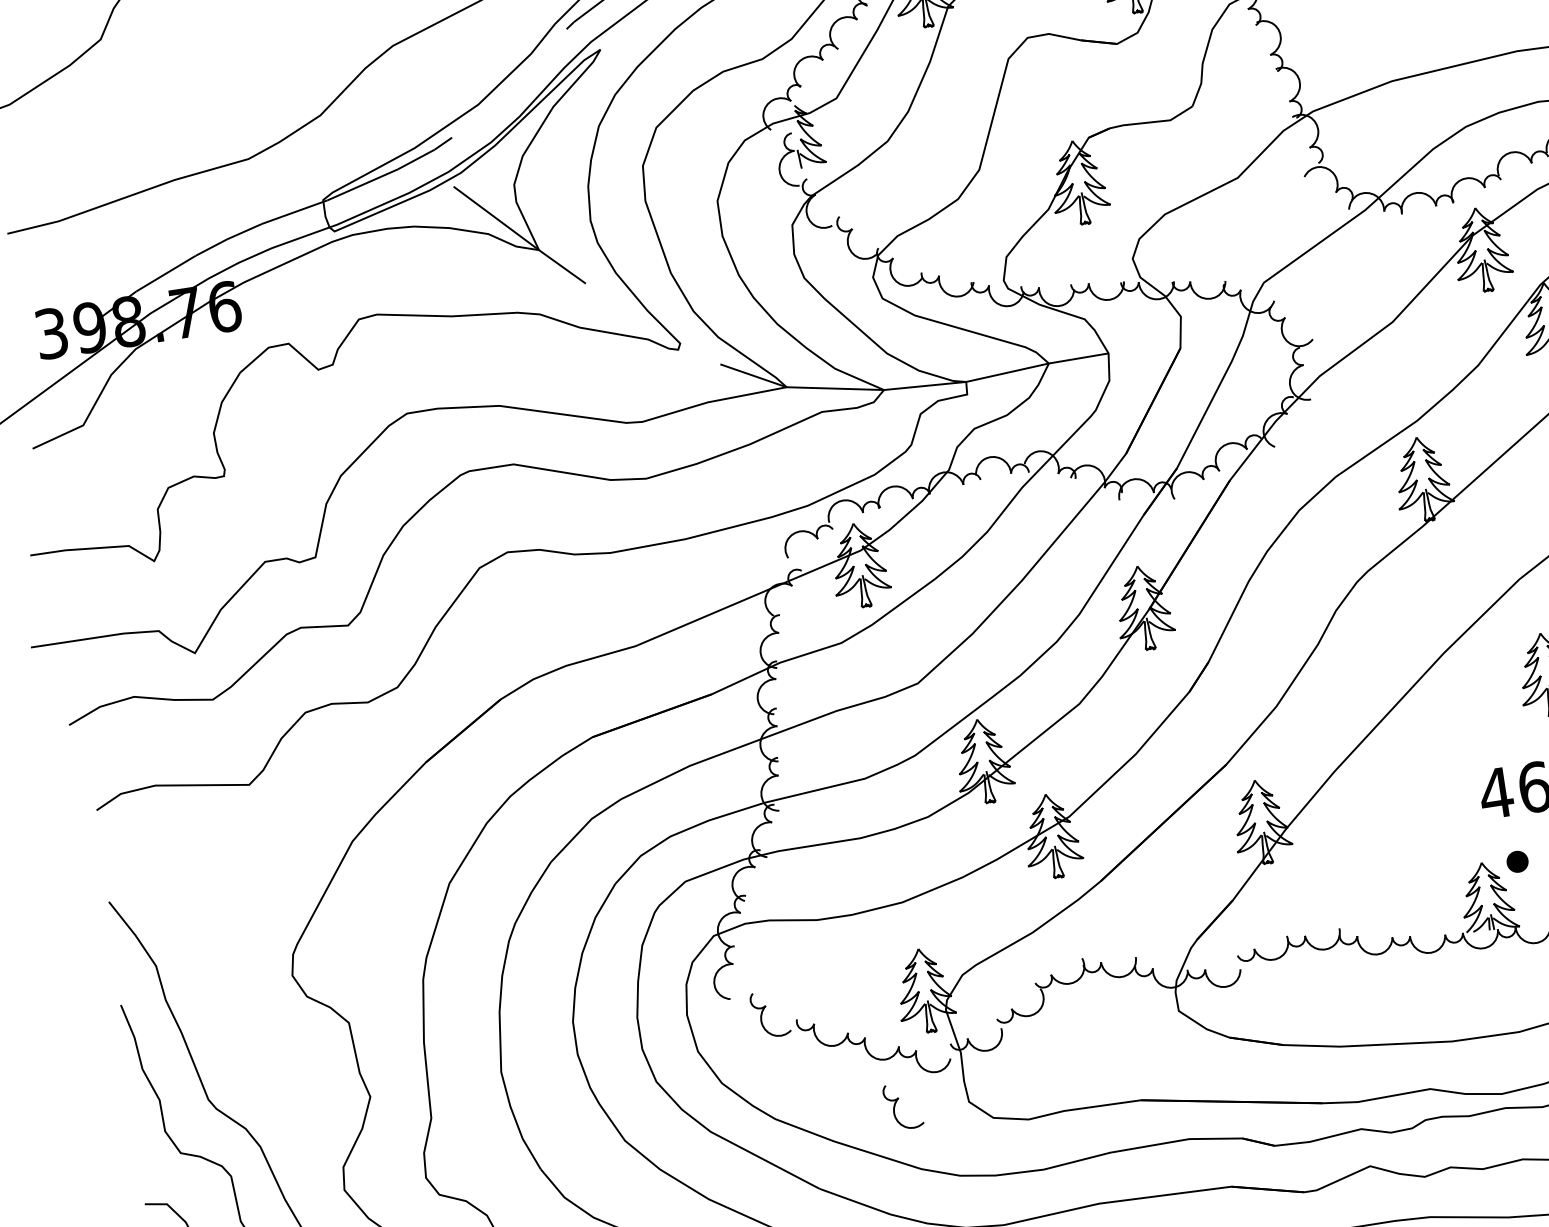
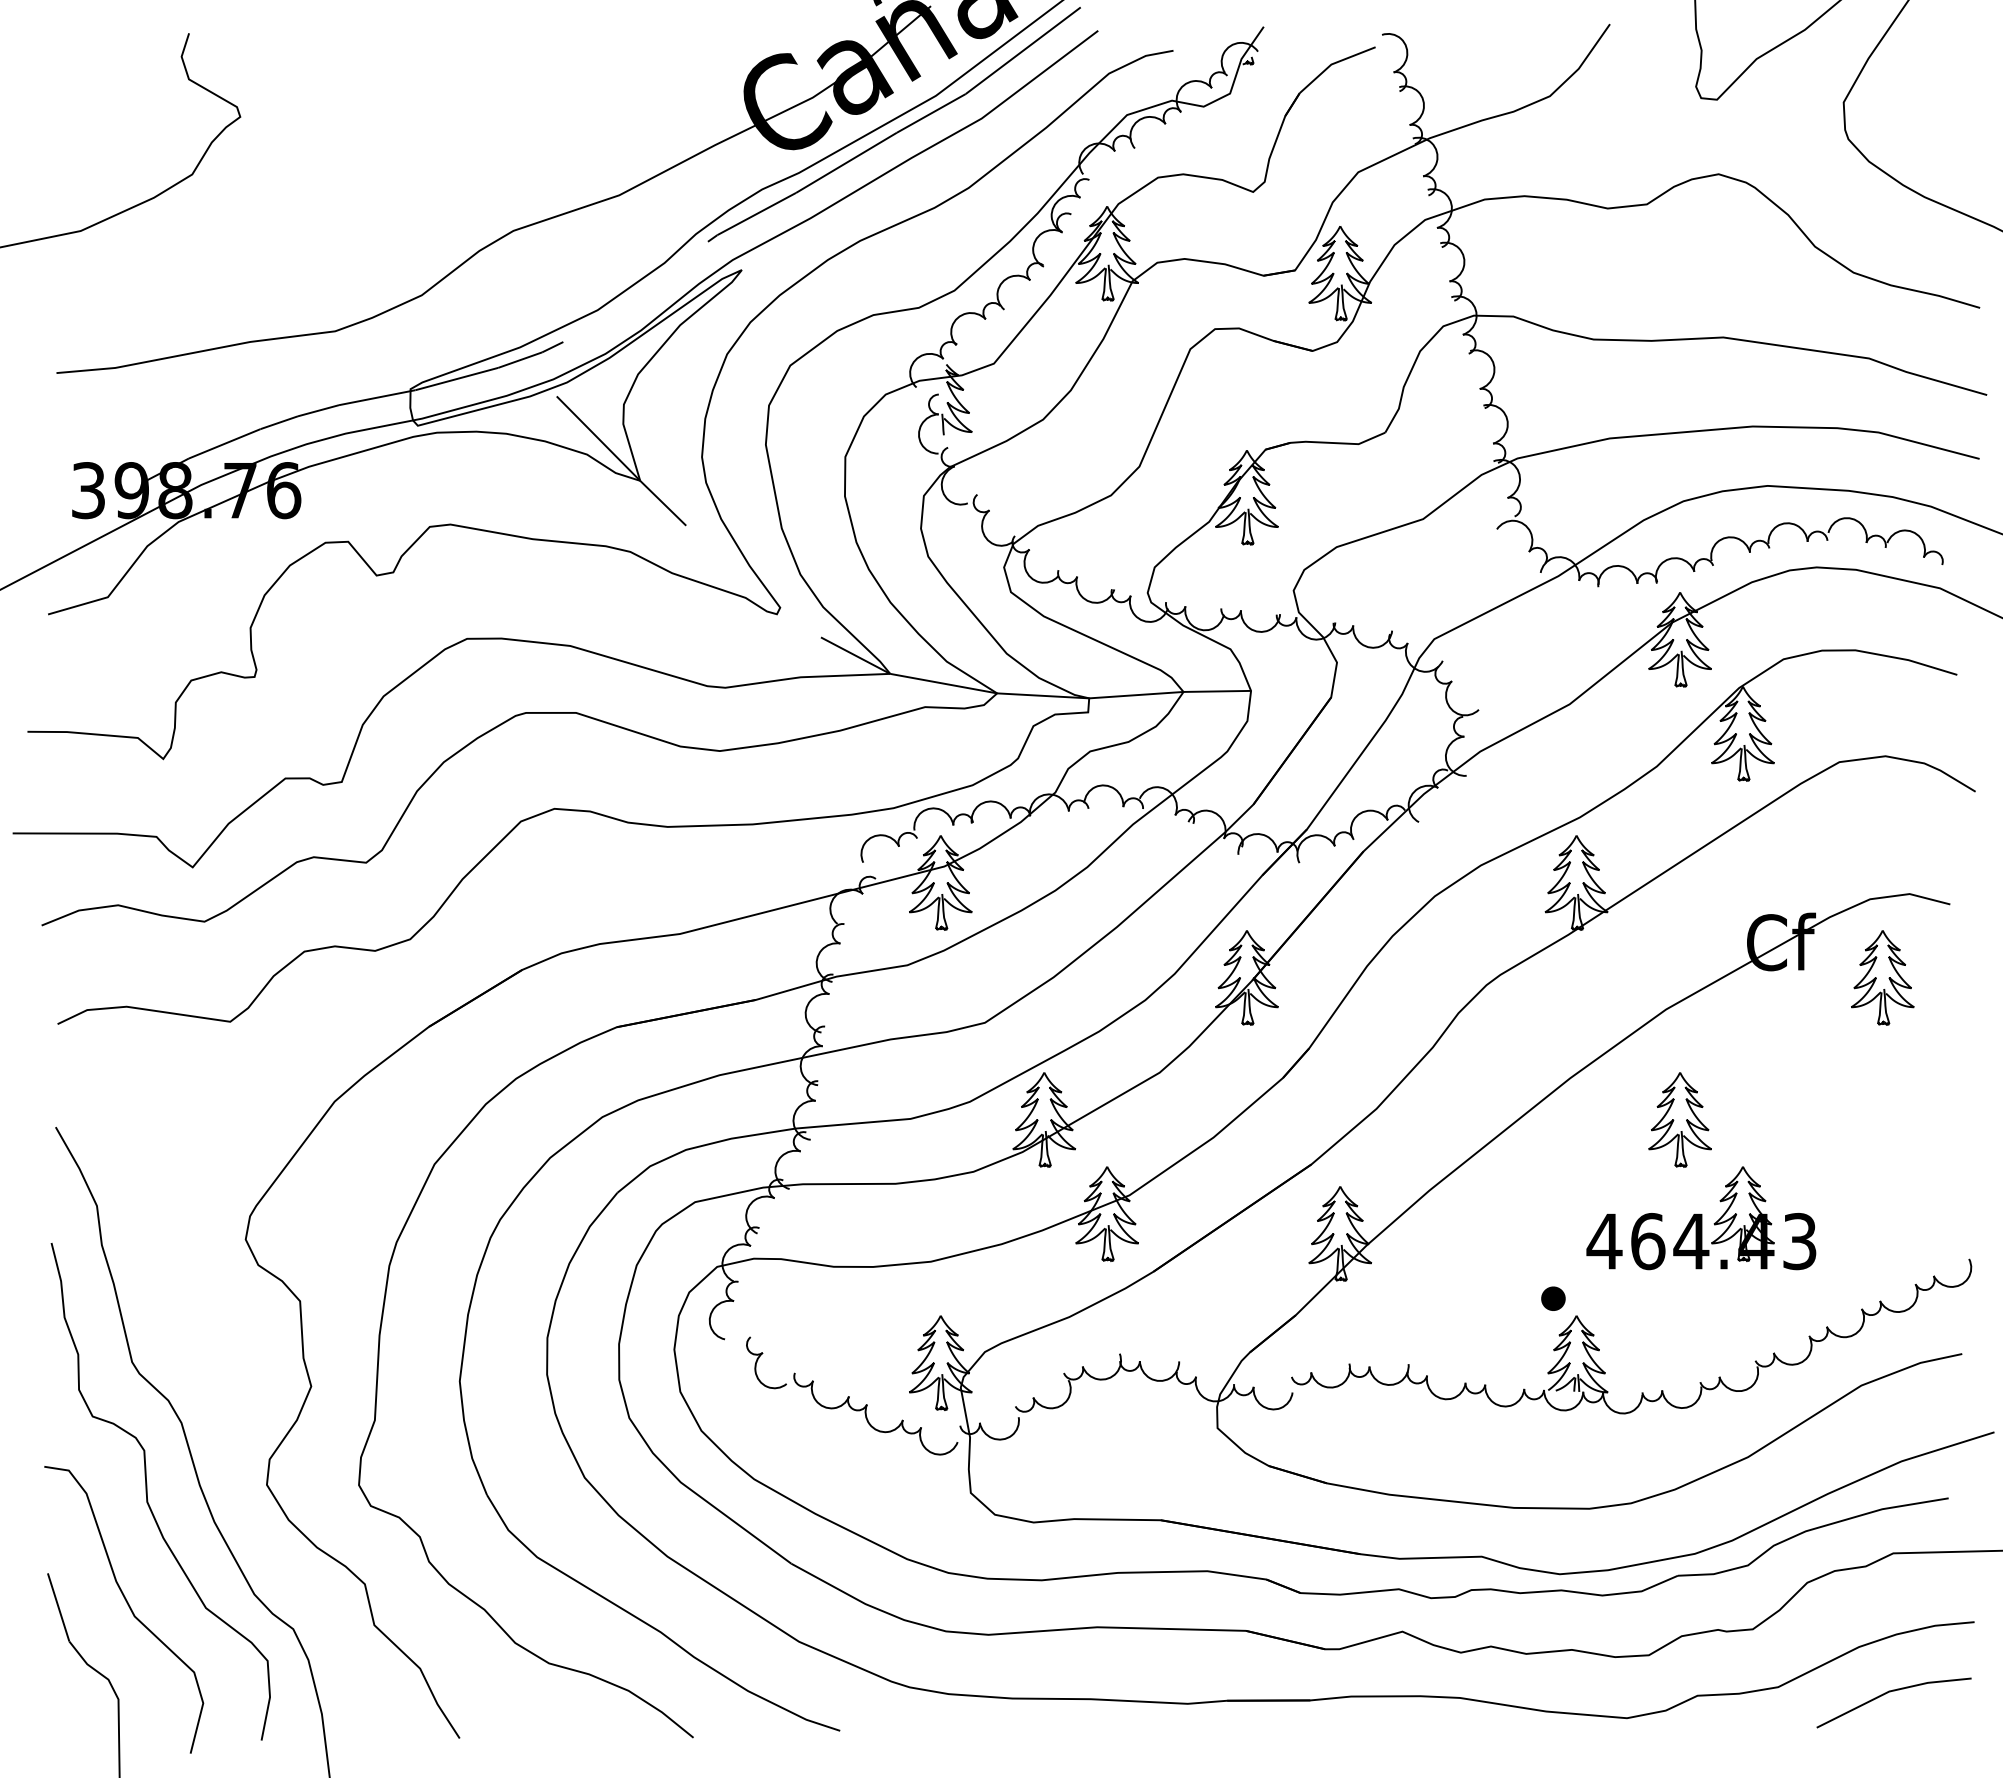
part: (1517, 861) -> (1553, 1298), moved
part: (896, 1103) -> (890, 1482), removed

